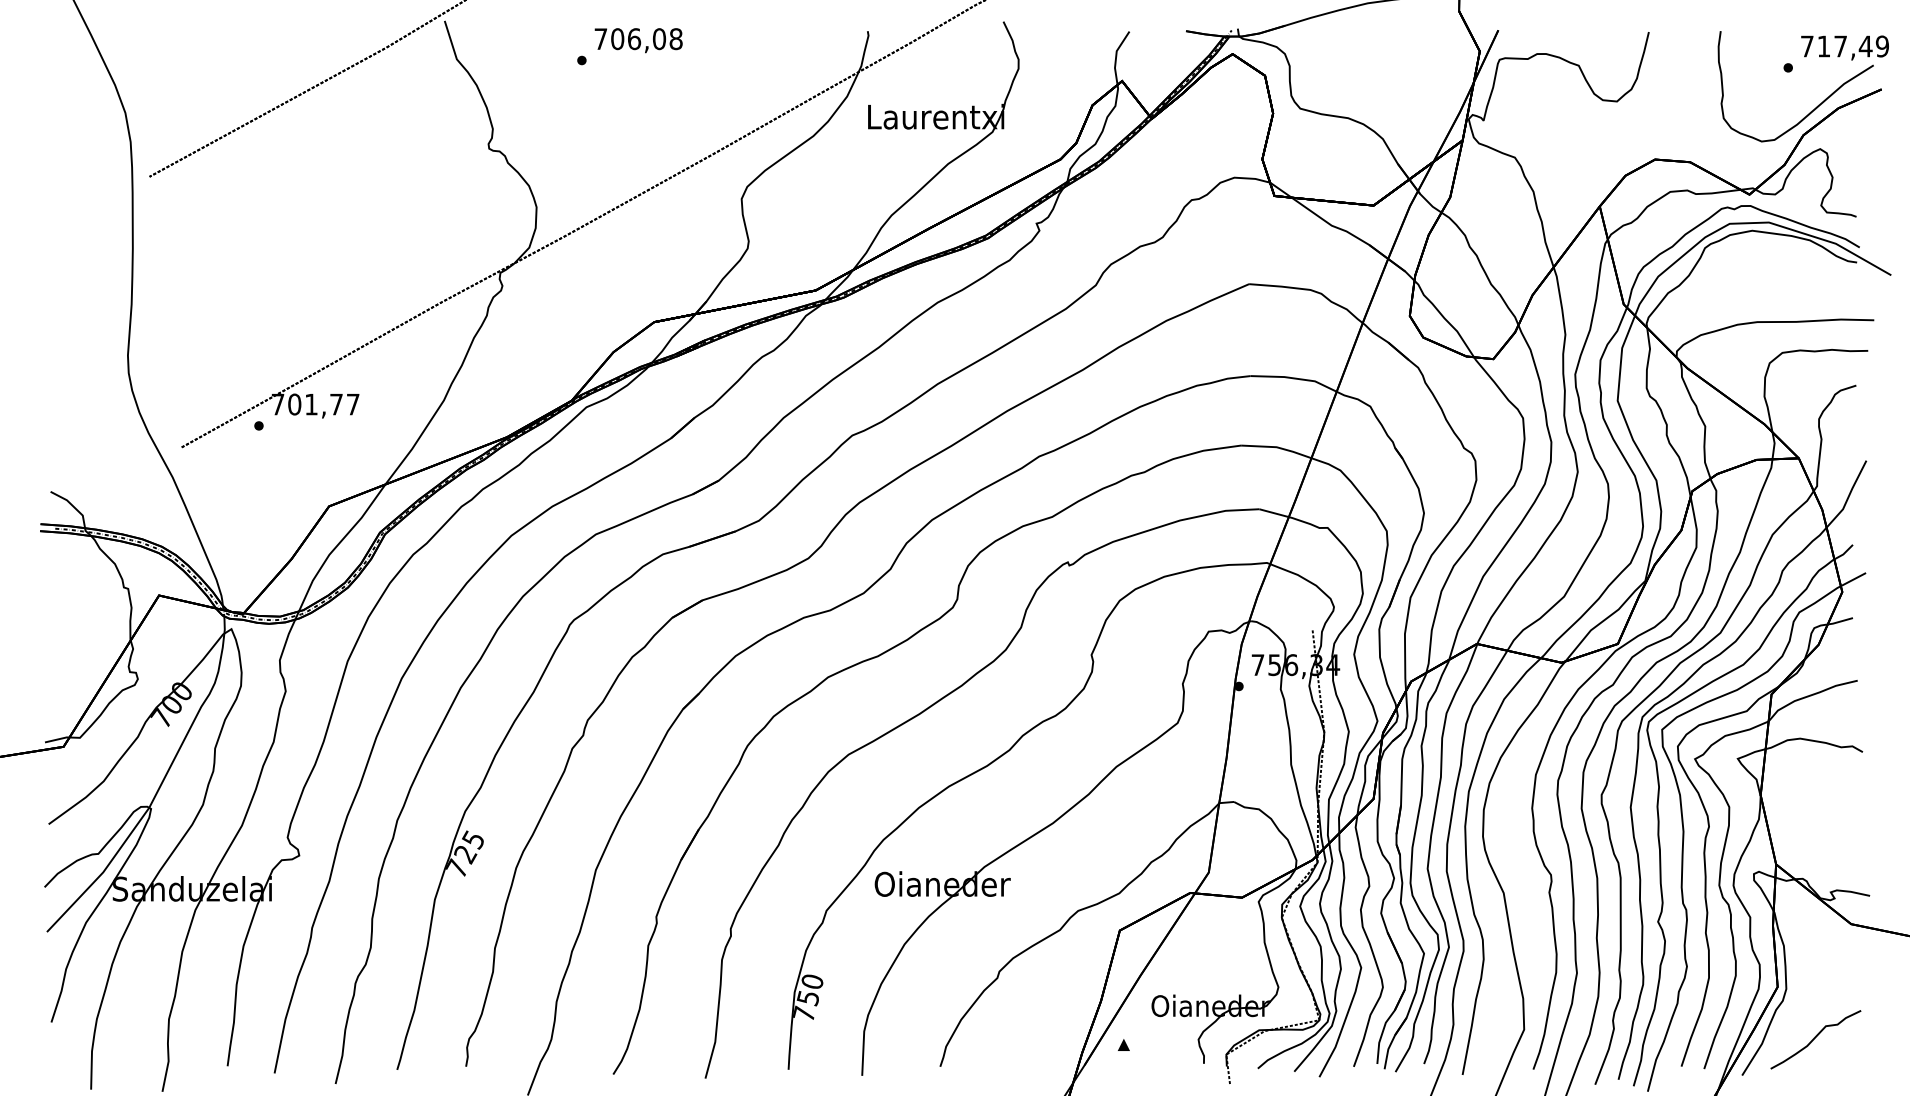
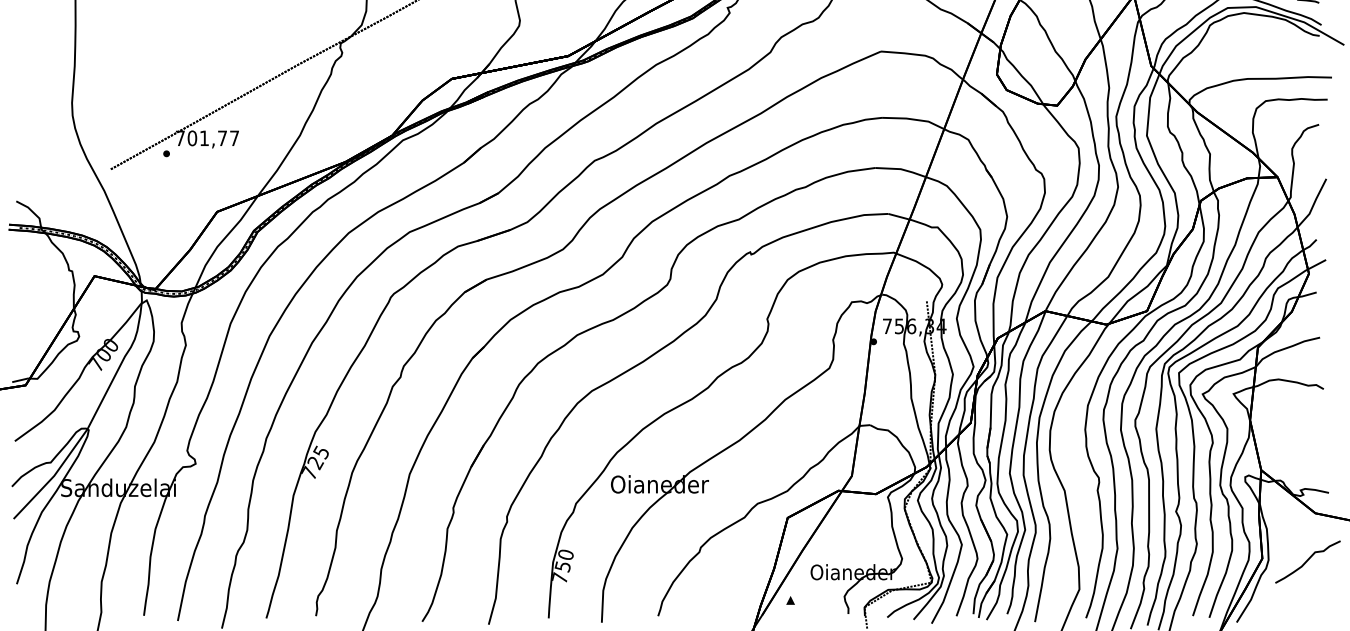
curve: (1815, 1038) -> (1307, 561), moved

